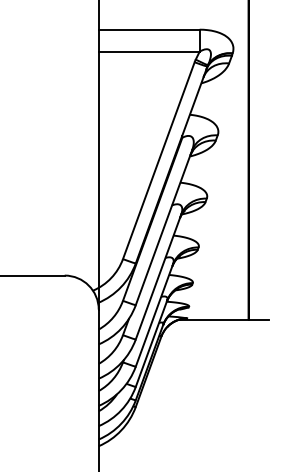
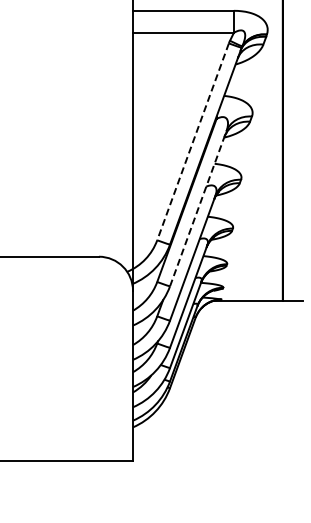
line: (159, 160) -> (193, 141), solid -> dashed
line: (164, 227) -> (198, 208), solid -> dashed

